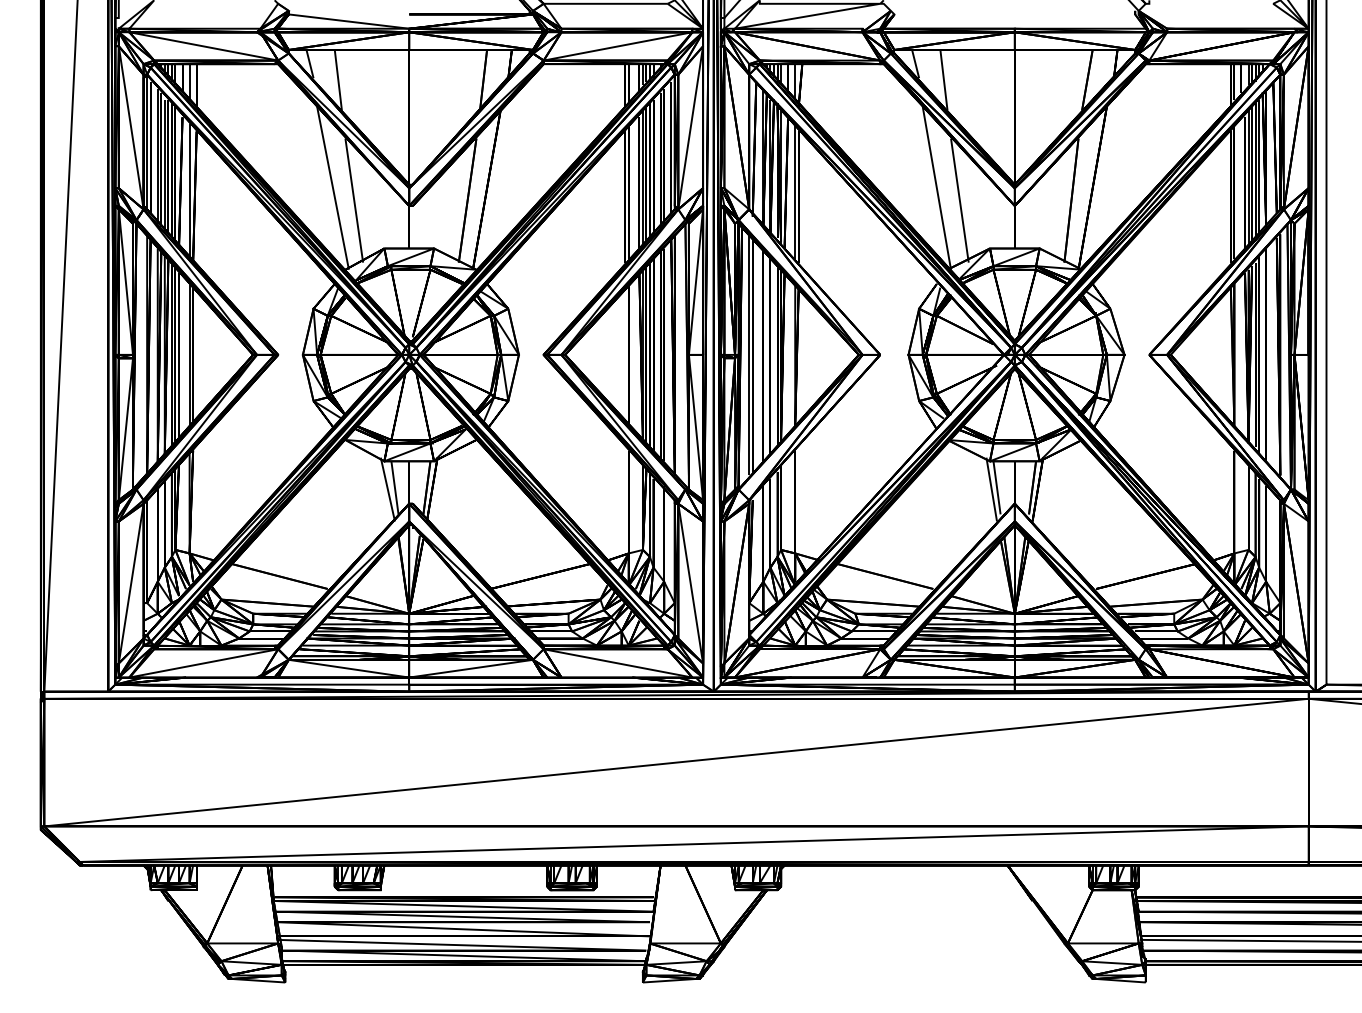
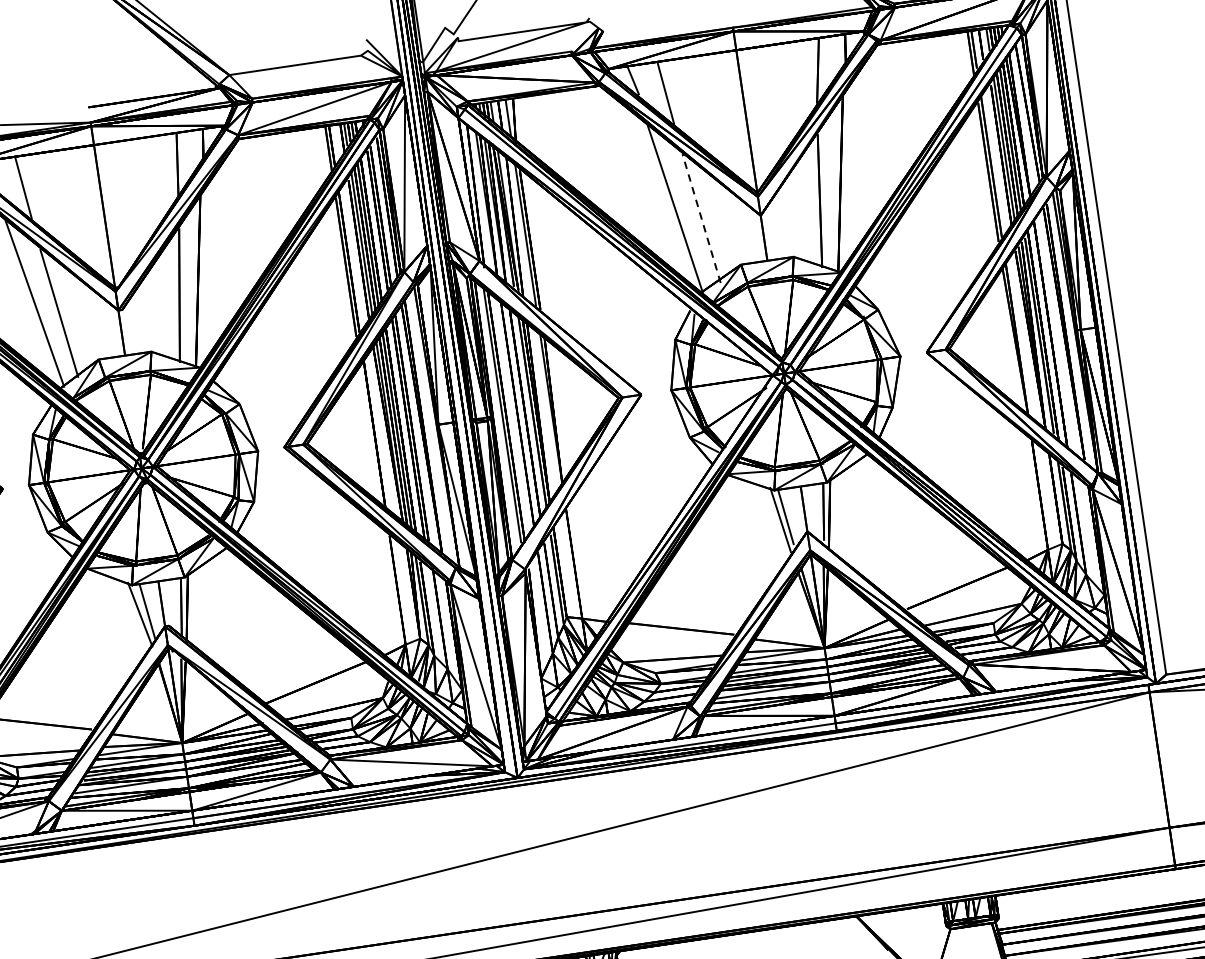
line: (959, 200) -> (701, 218), solid -> dashed

